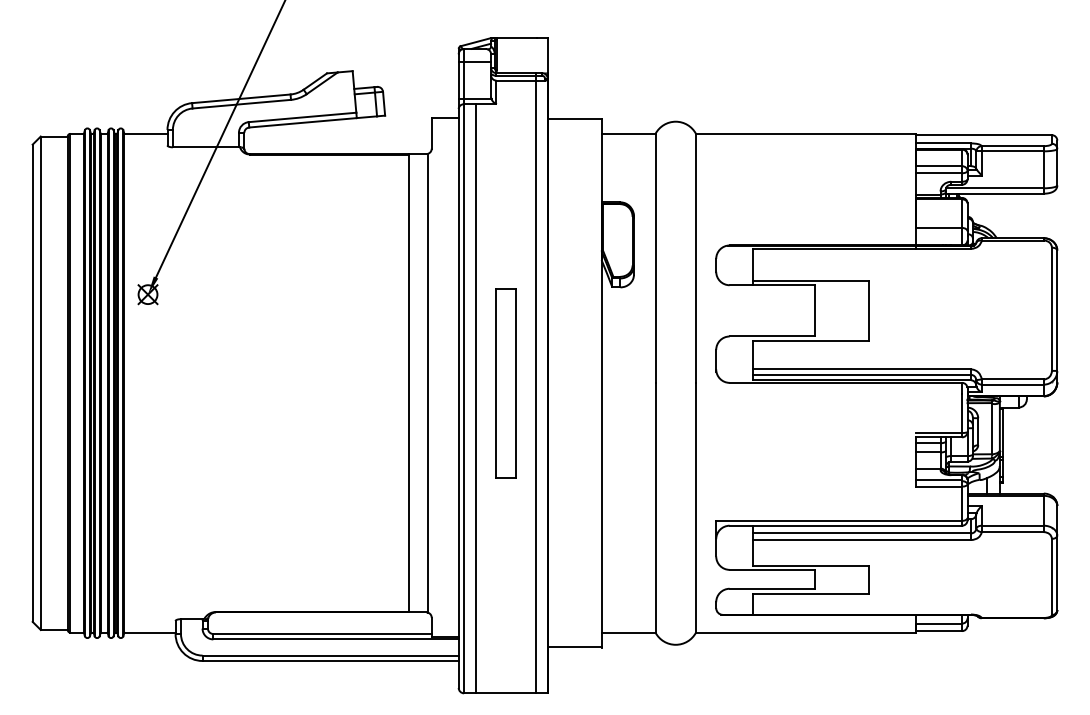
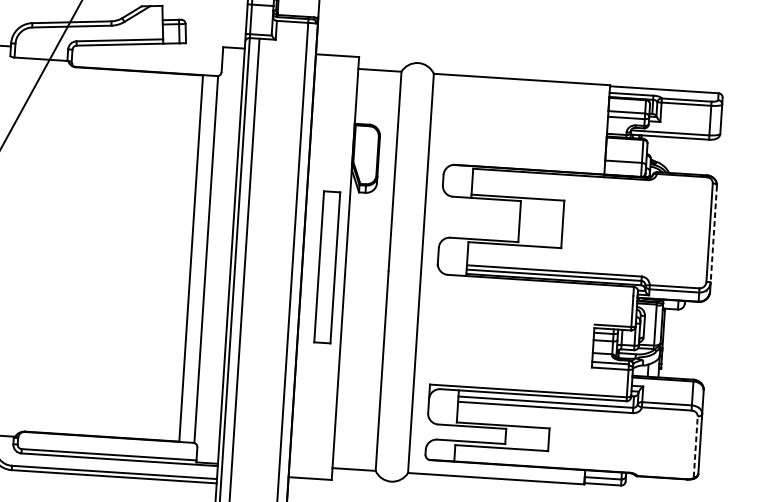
line: (1057, 311) -> (713, 234), solid -> dashed
part: (505, 383) -> (326, 267), moved
line: (1051, 576) -> (695, 446), solid -> dashed

